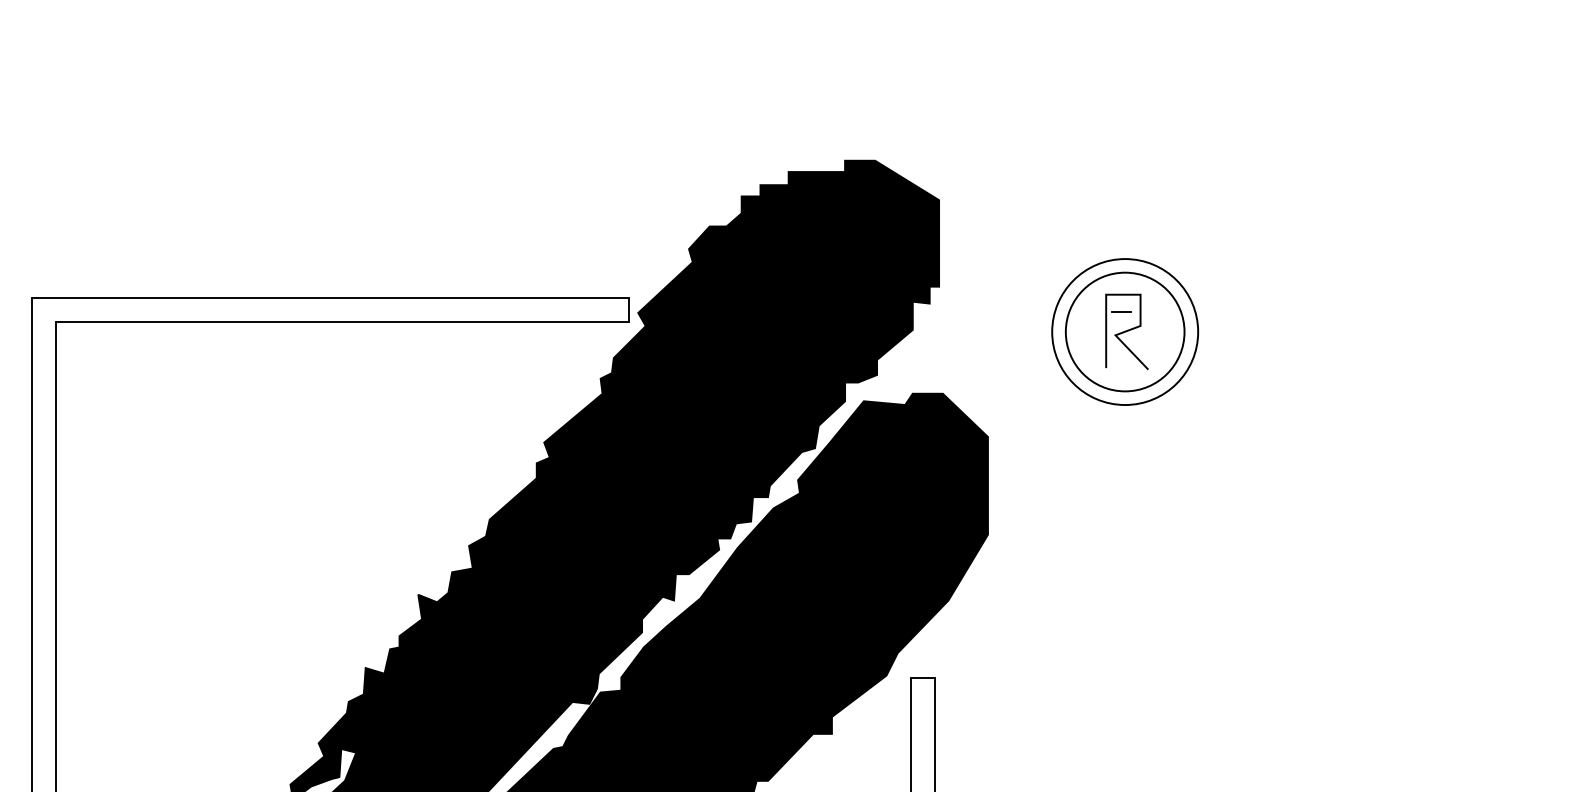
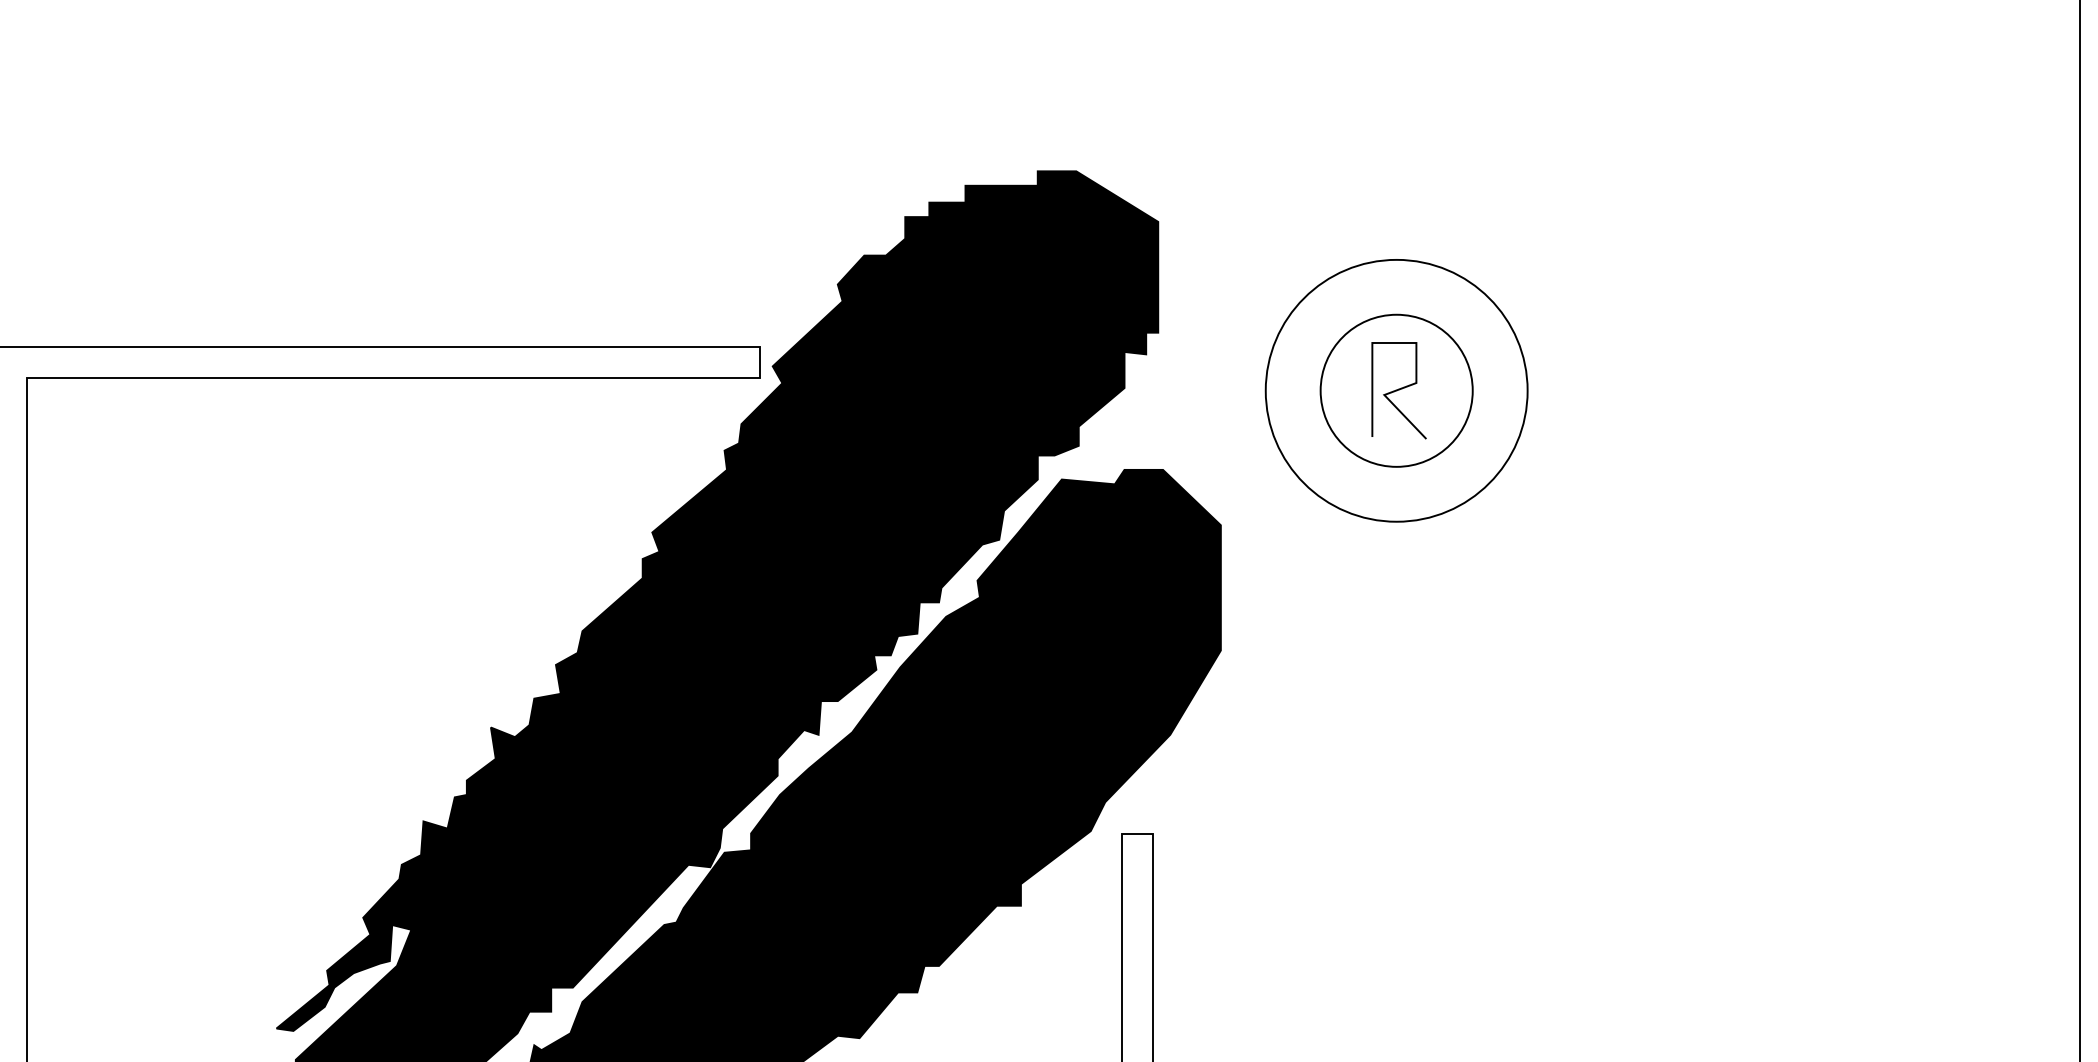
line: (1121, 312) -> (1392, 365), removed
circle: (1125, 331) -> (1396, 390), size x1.4

